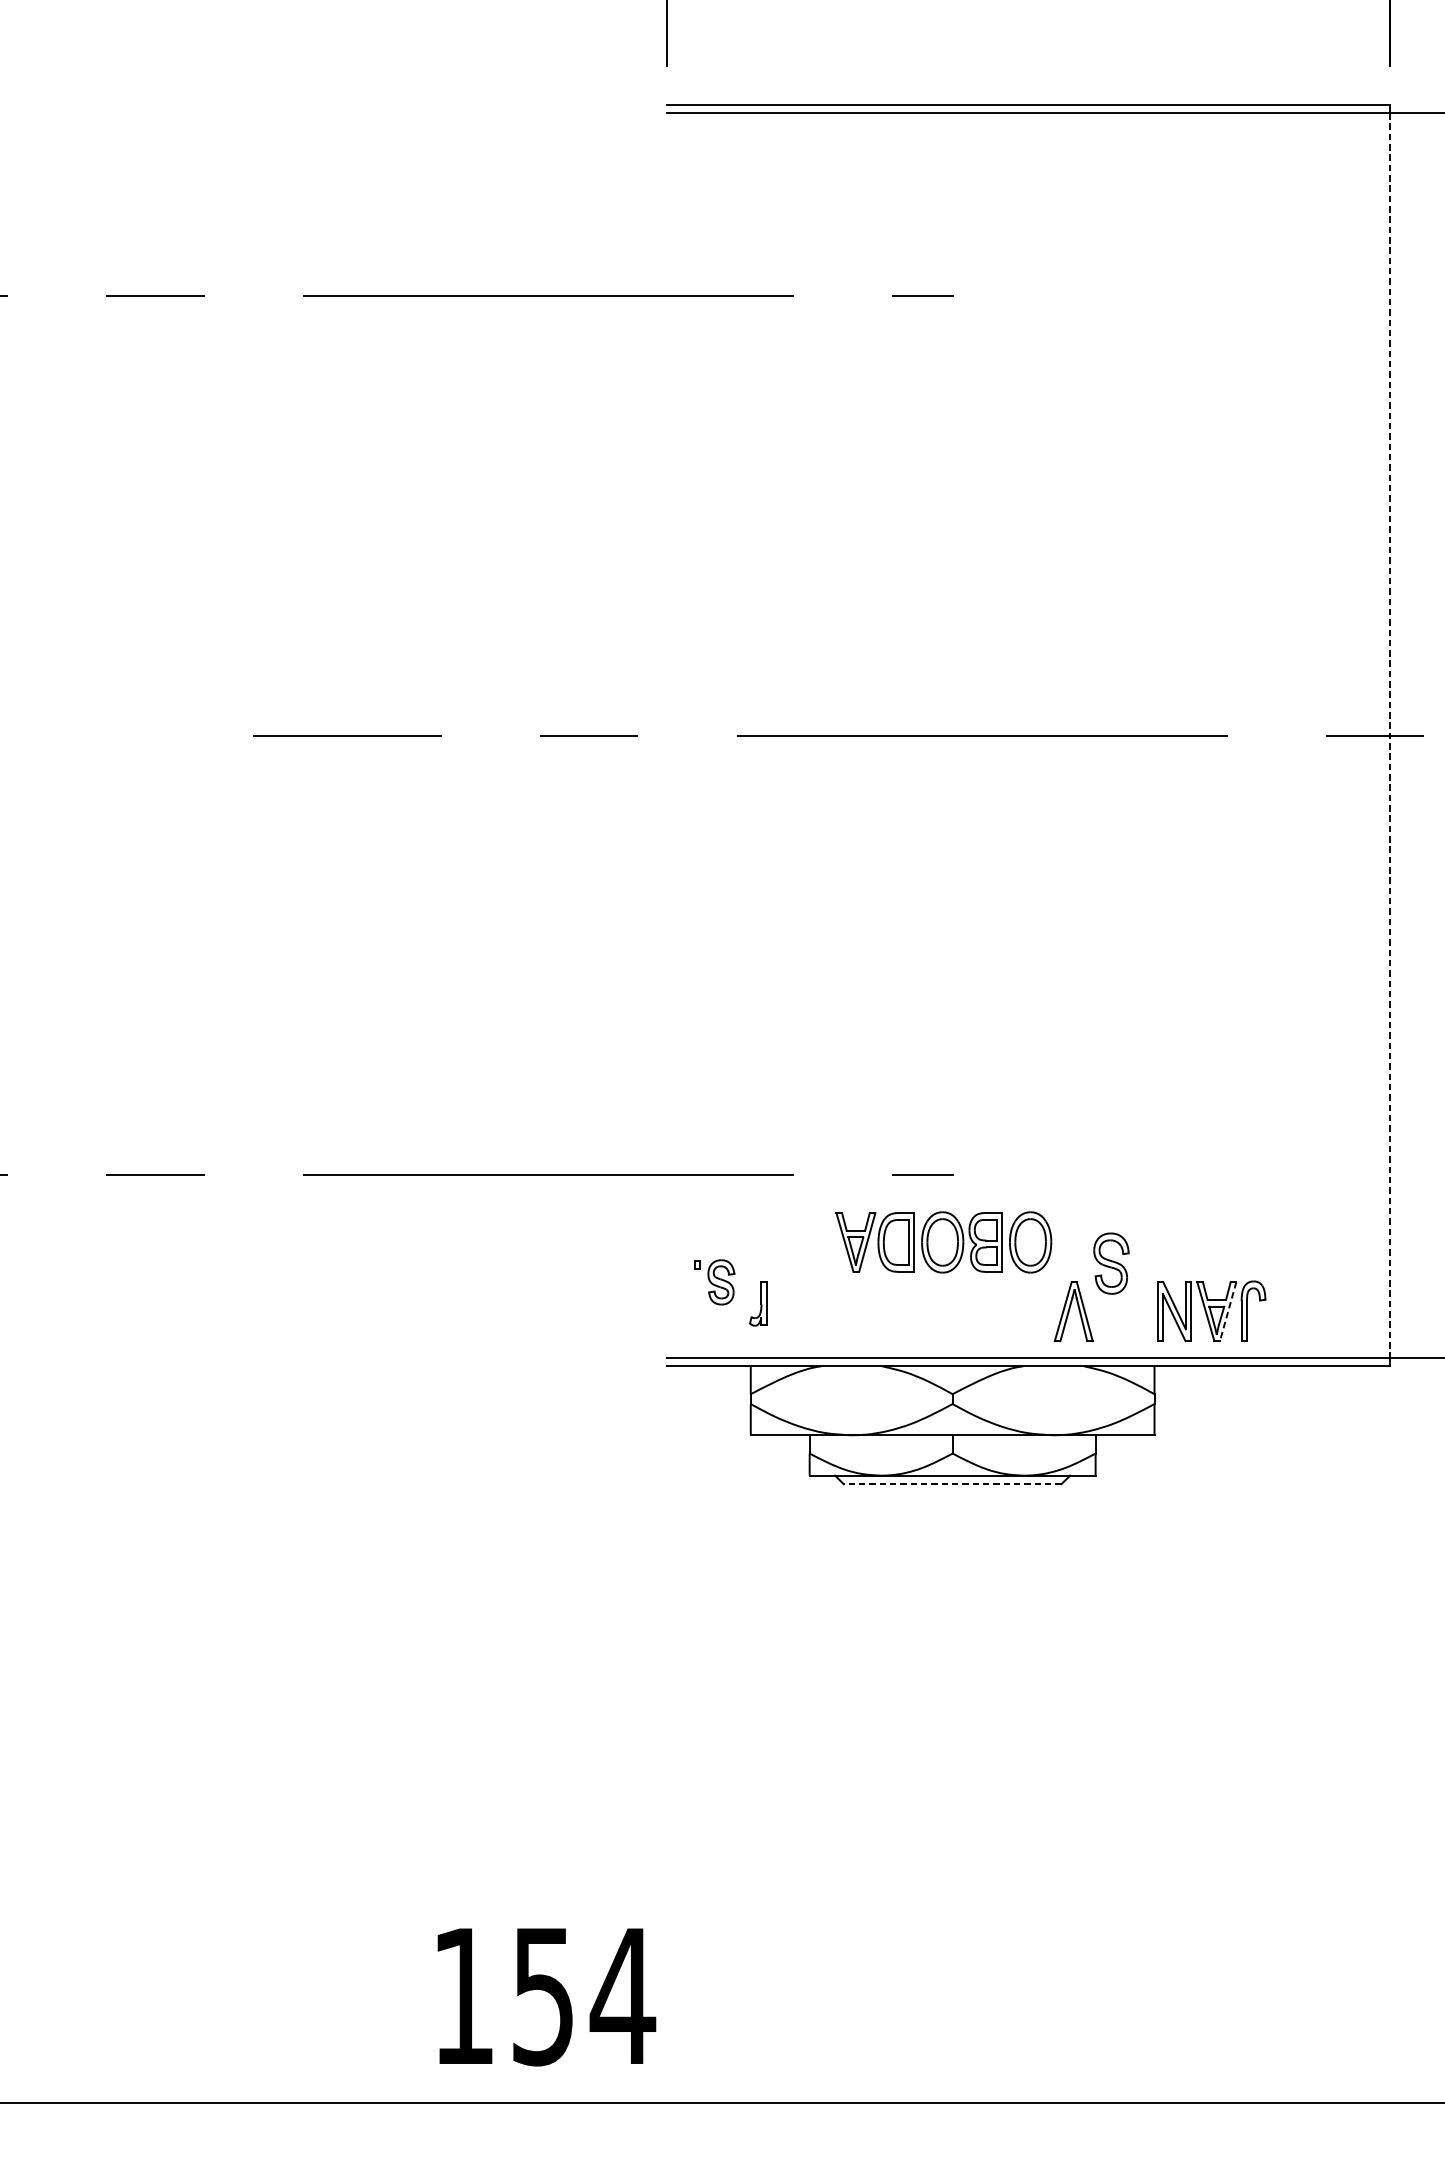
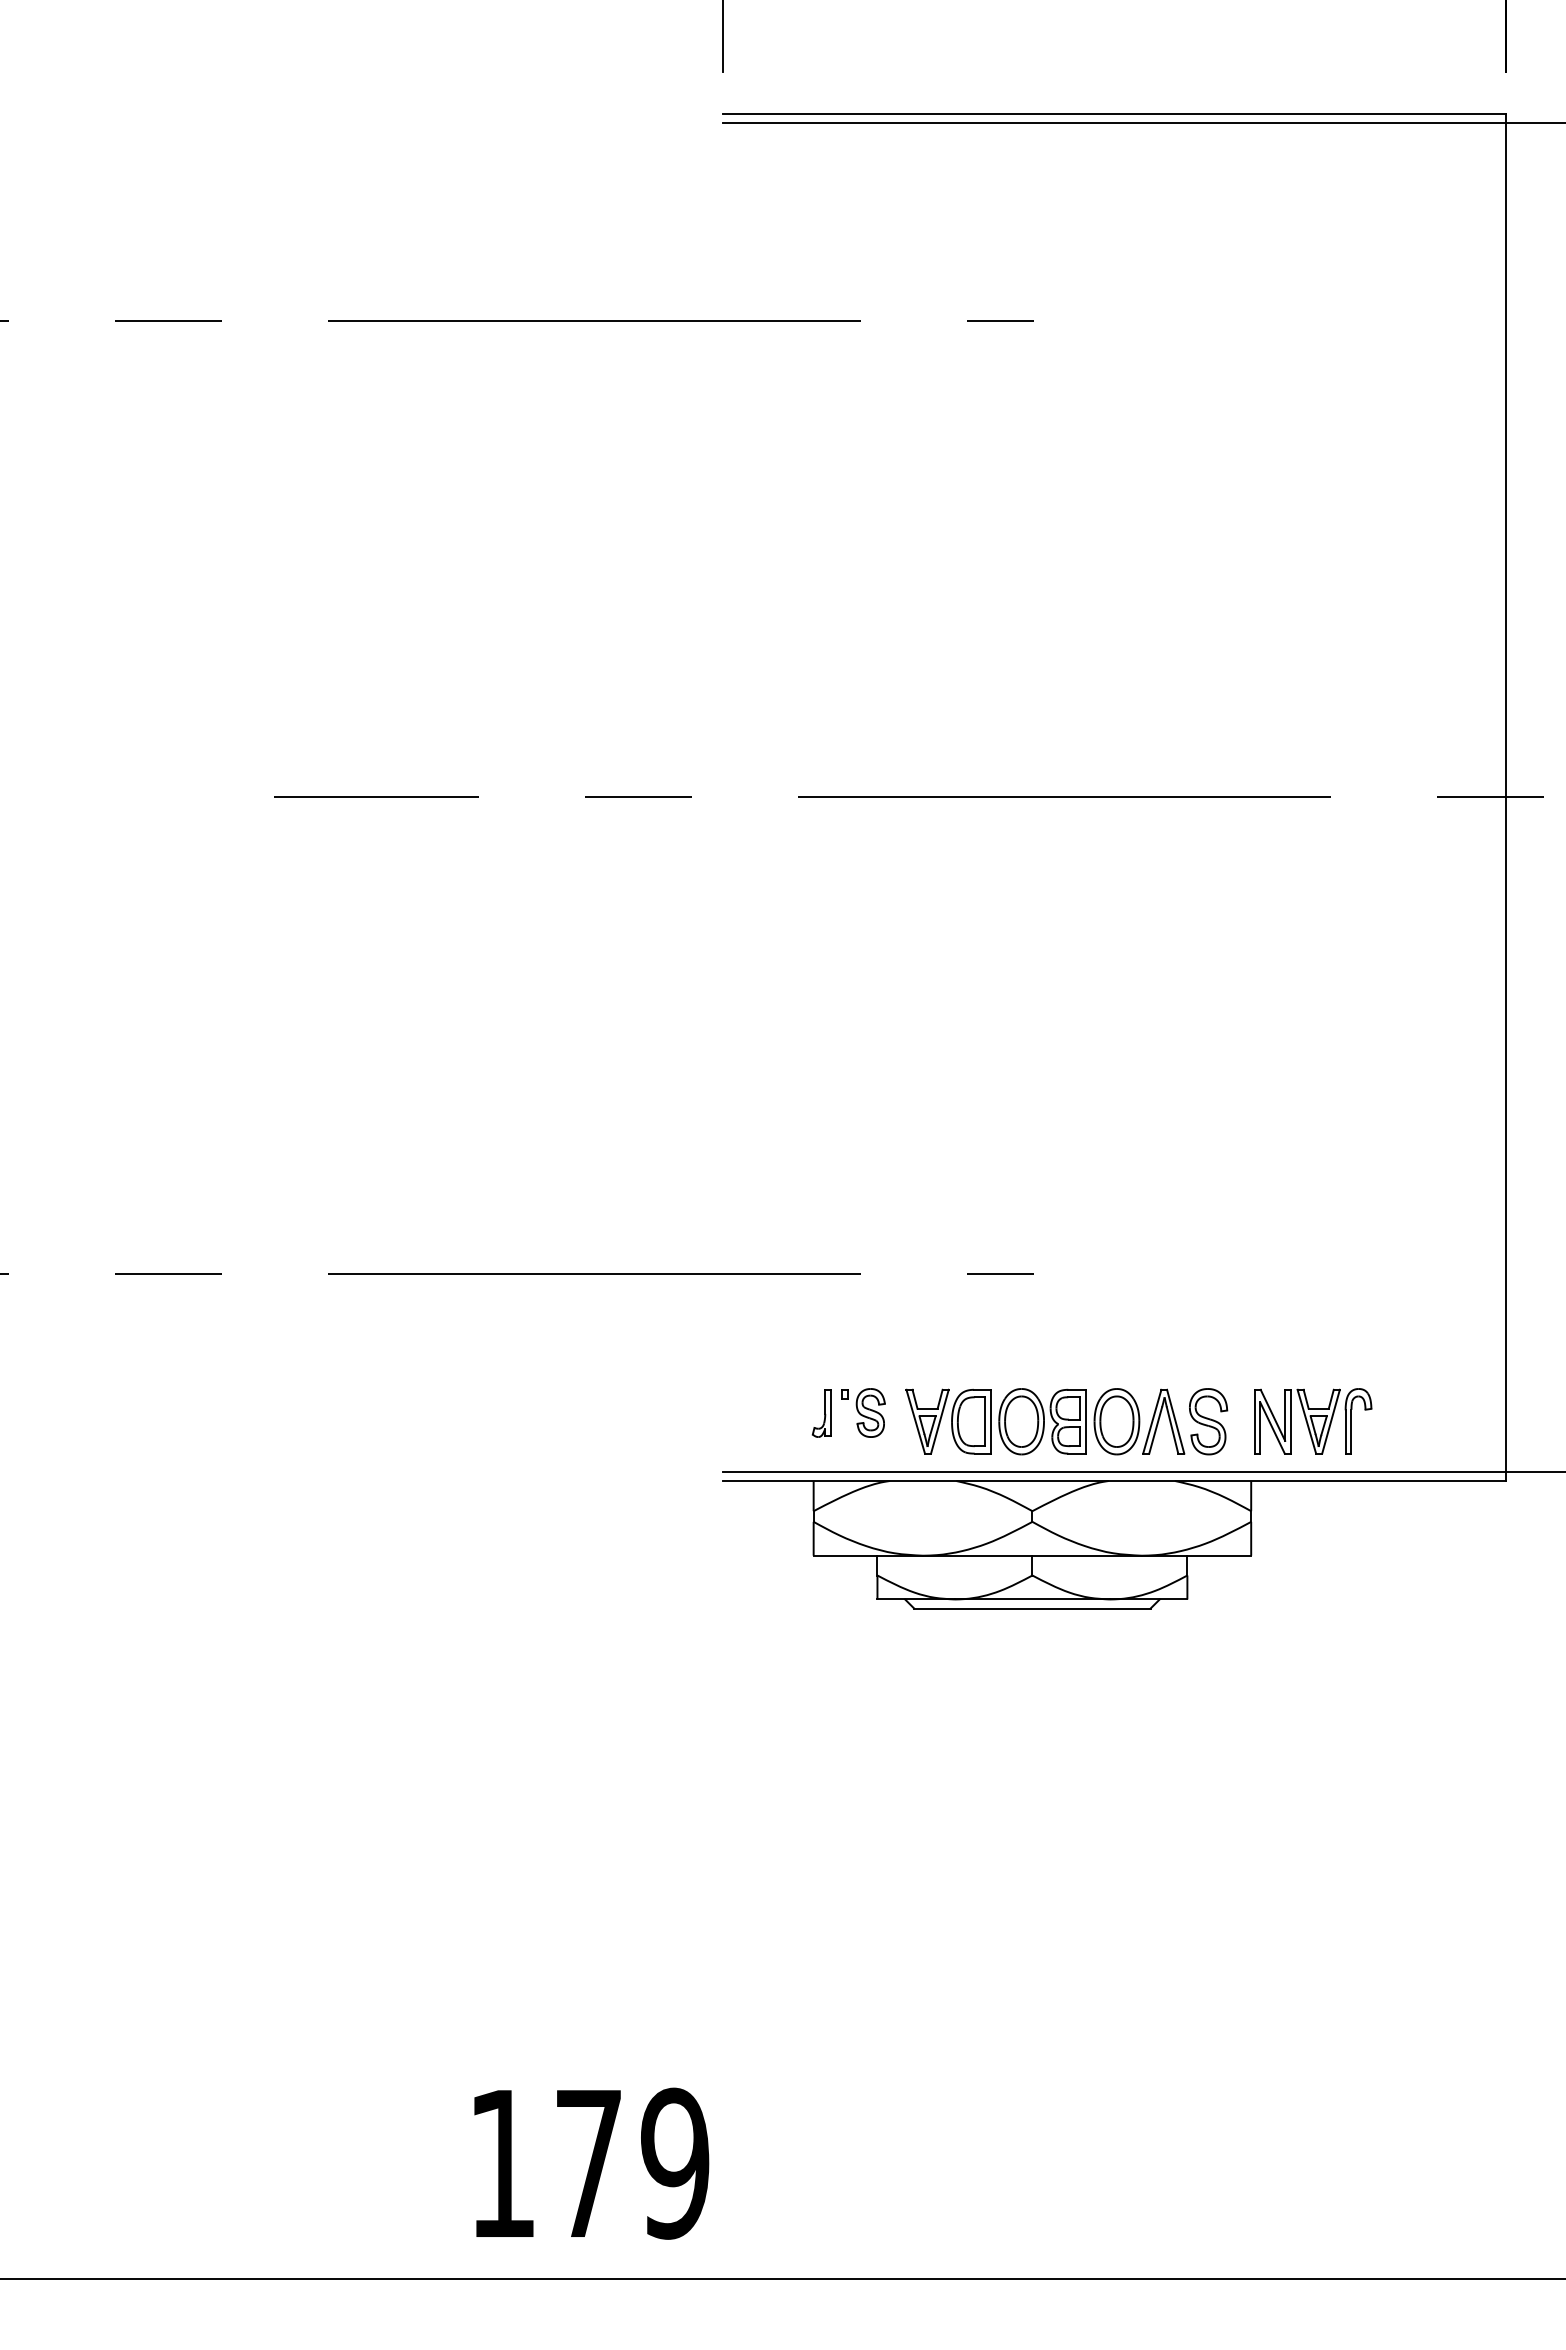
line: (1390, 735) -> (1506, 797), dashed -> solid
part: (943, 1242) -> (1022, 1421), moved
part: (1111, 1263) -> (1208, 1421), moved
part: (714, 1281) -> (863, 1412), moved
line: (1227, 1312) -> (1330, 1422), dashed -> solid
line: (951, 1483) -> (1031, 1608), dashed -> solid
text: (584, 1996) -> (633, 2163), 154 -> 179

